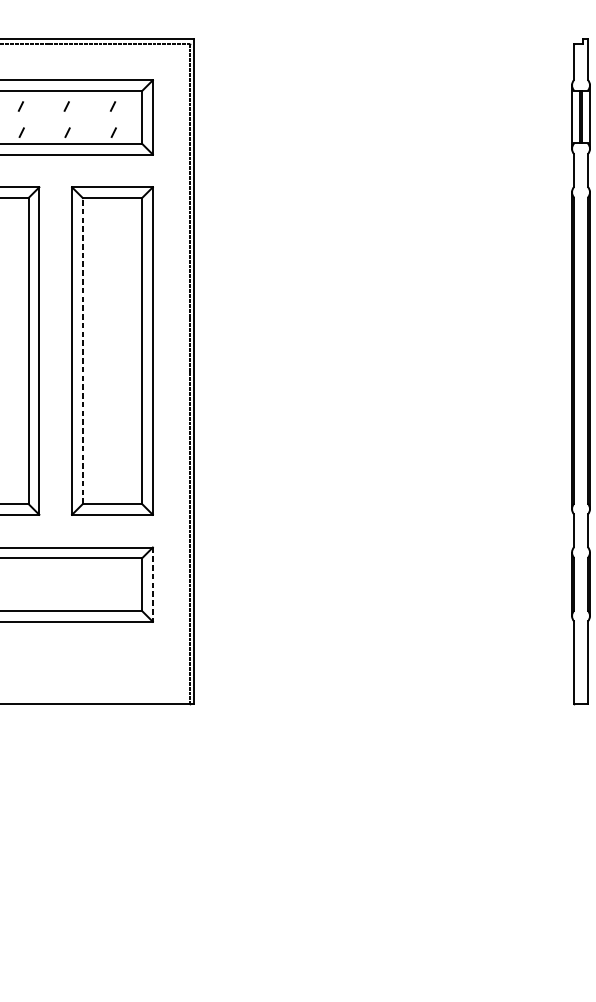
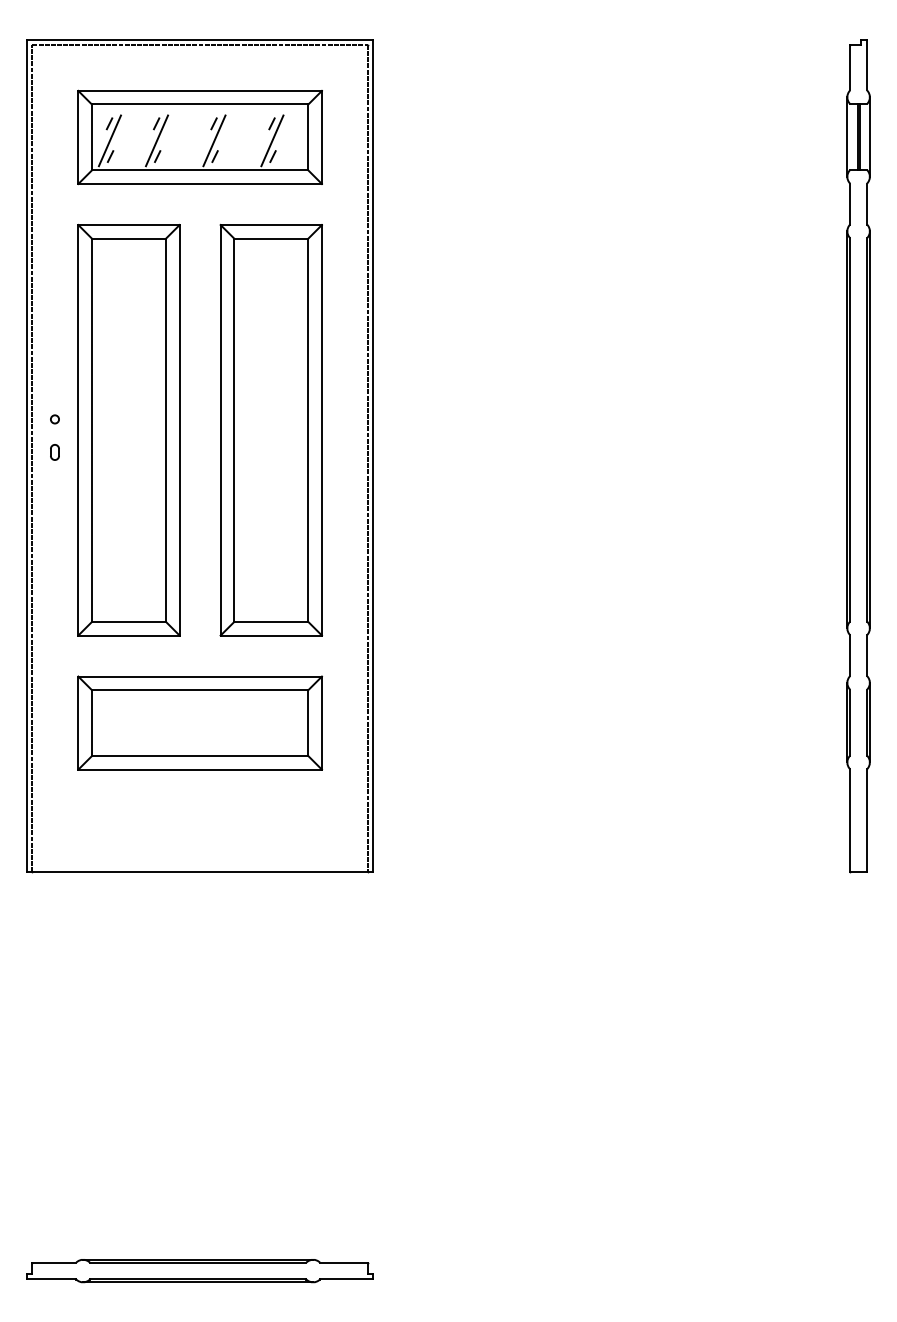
line: (20, 119) -> (156, 140), added
line: (67, 119) -> (214, 140), added
line: (113, 119) -> (272, 140), added
line: (83, 351) -> (234, 430), dashed -> solid
line: (152, 584) -> (321, 723), dashed -> solid

